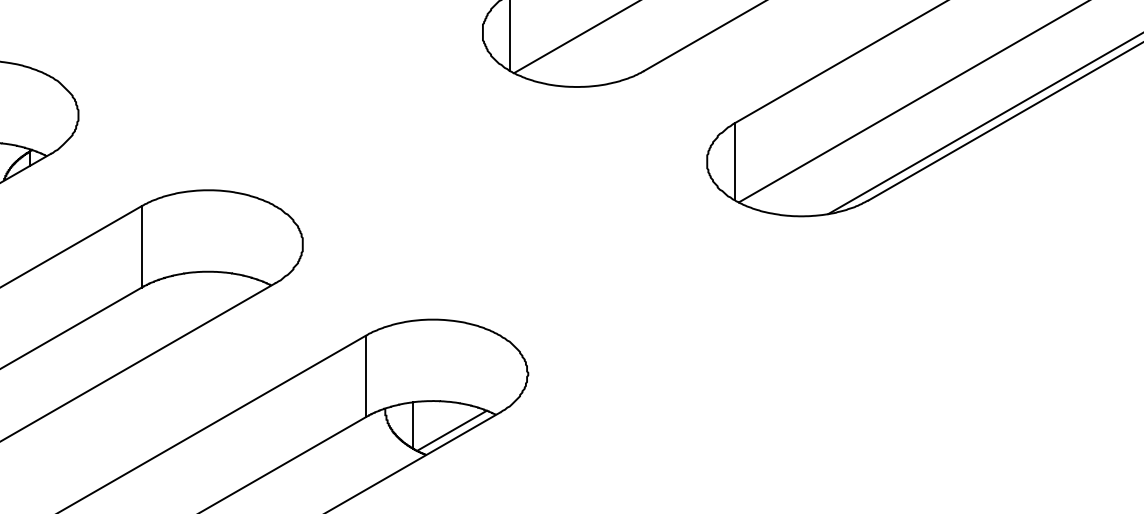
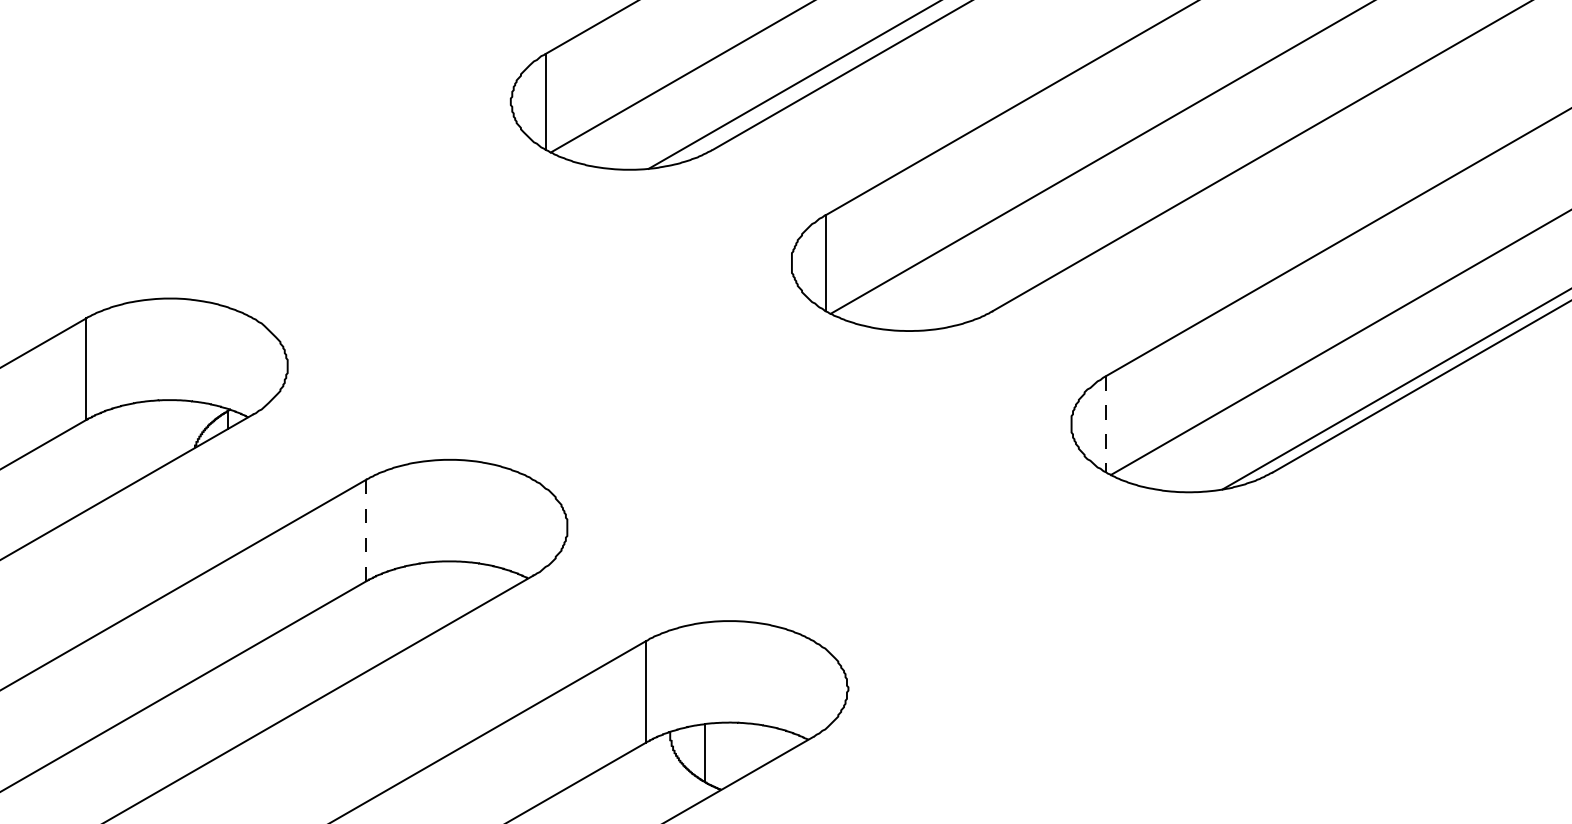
line: (734, 161) -> (1105, 424), solid -> dashed
line: (141, 246) -> (366, 530), solid -> dashed
line: (451, 430) -> (752, 759), removed

